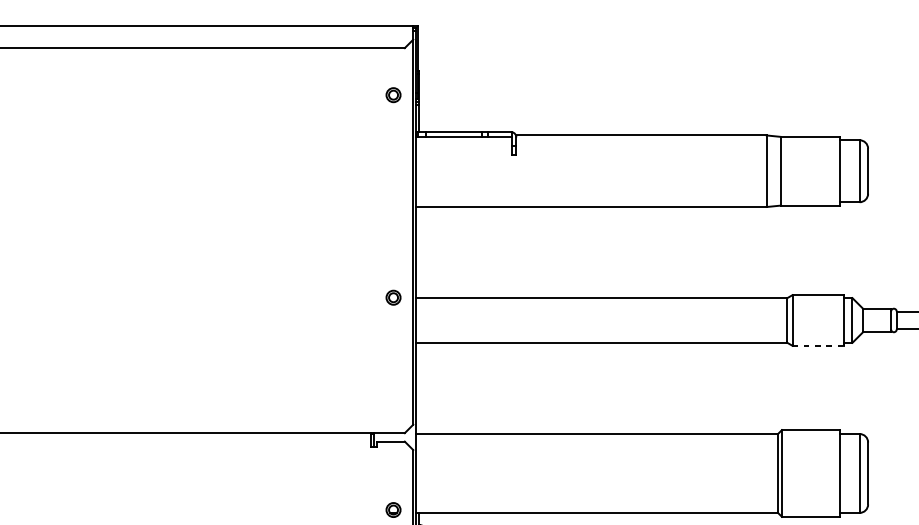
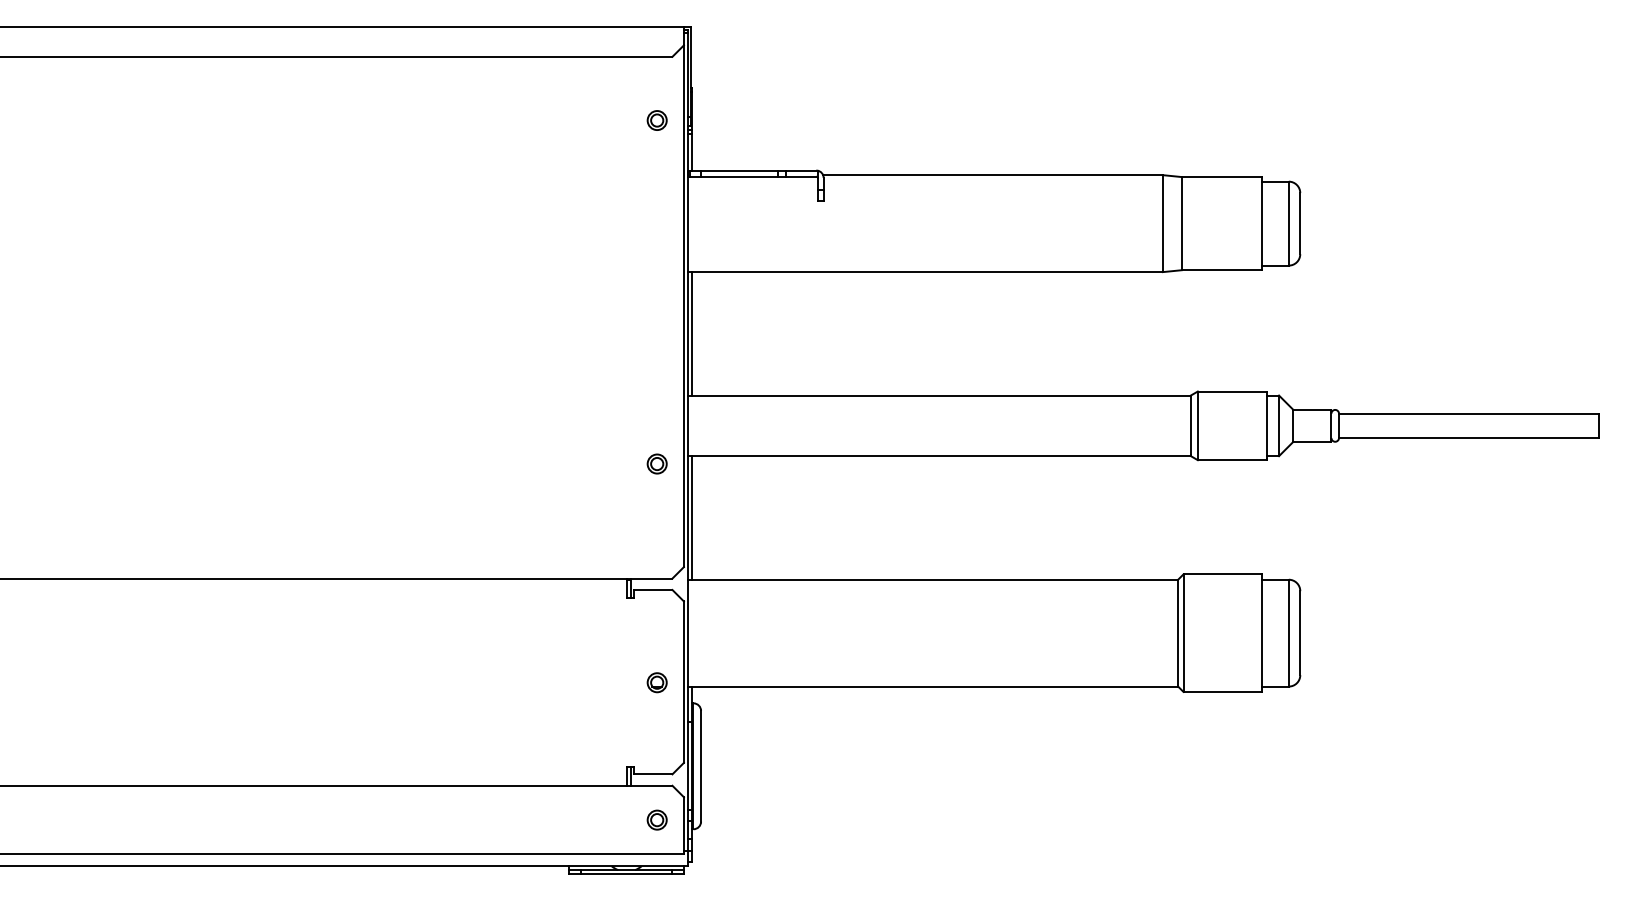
line: (418, 252) -> (691, 333), added
part: (393, 297) -> (656, 463), moved
line: (818, 346) -> (1232, 460), dashed -> solid
line: (418, 388) -> (691, 517), added

